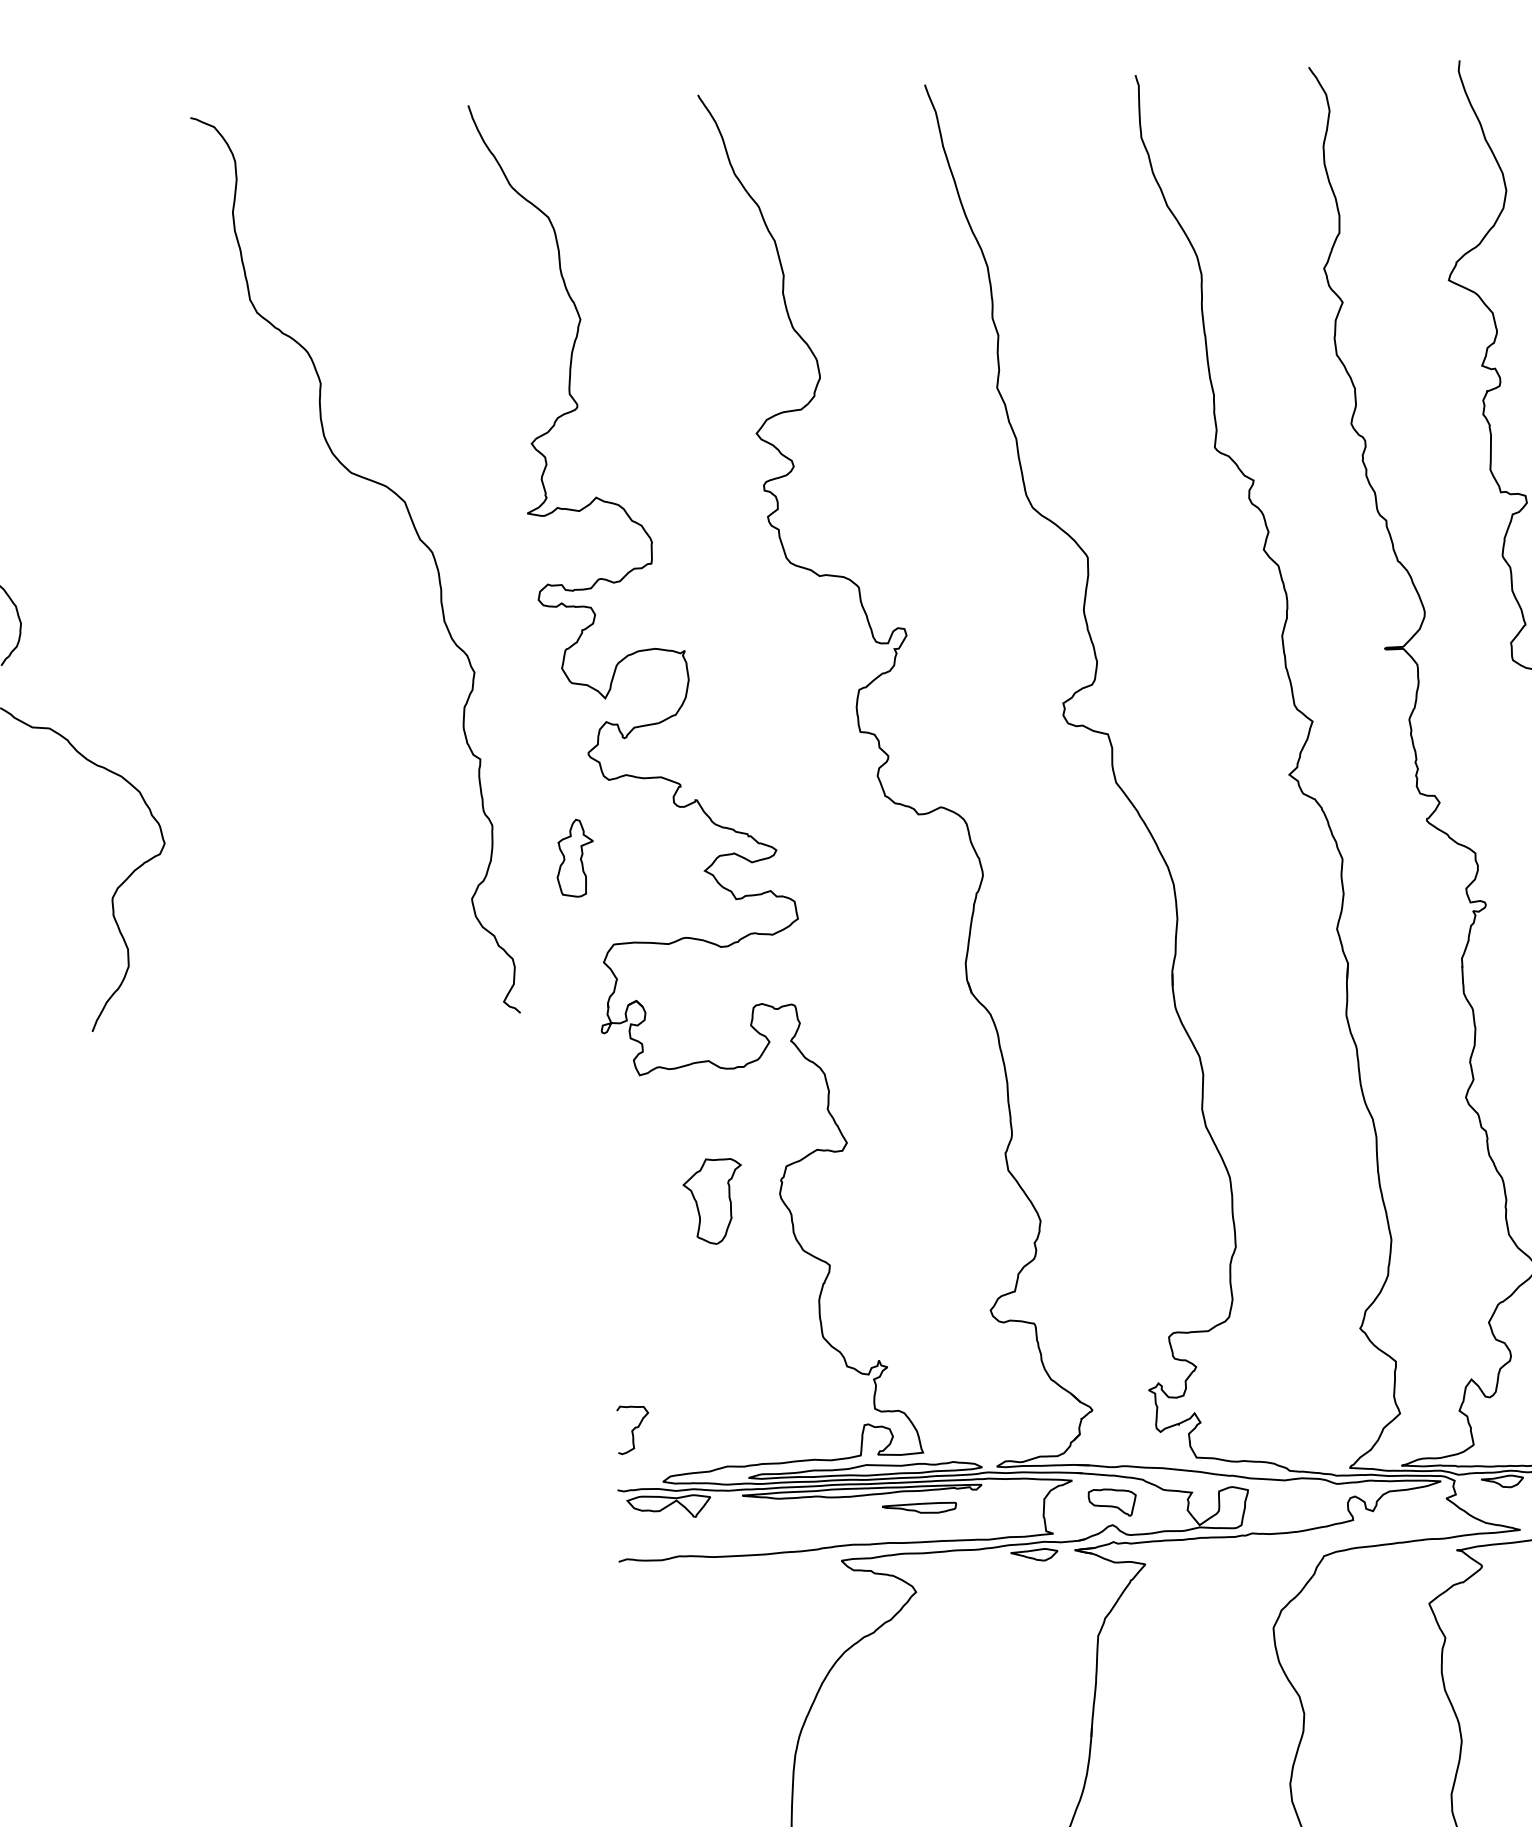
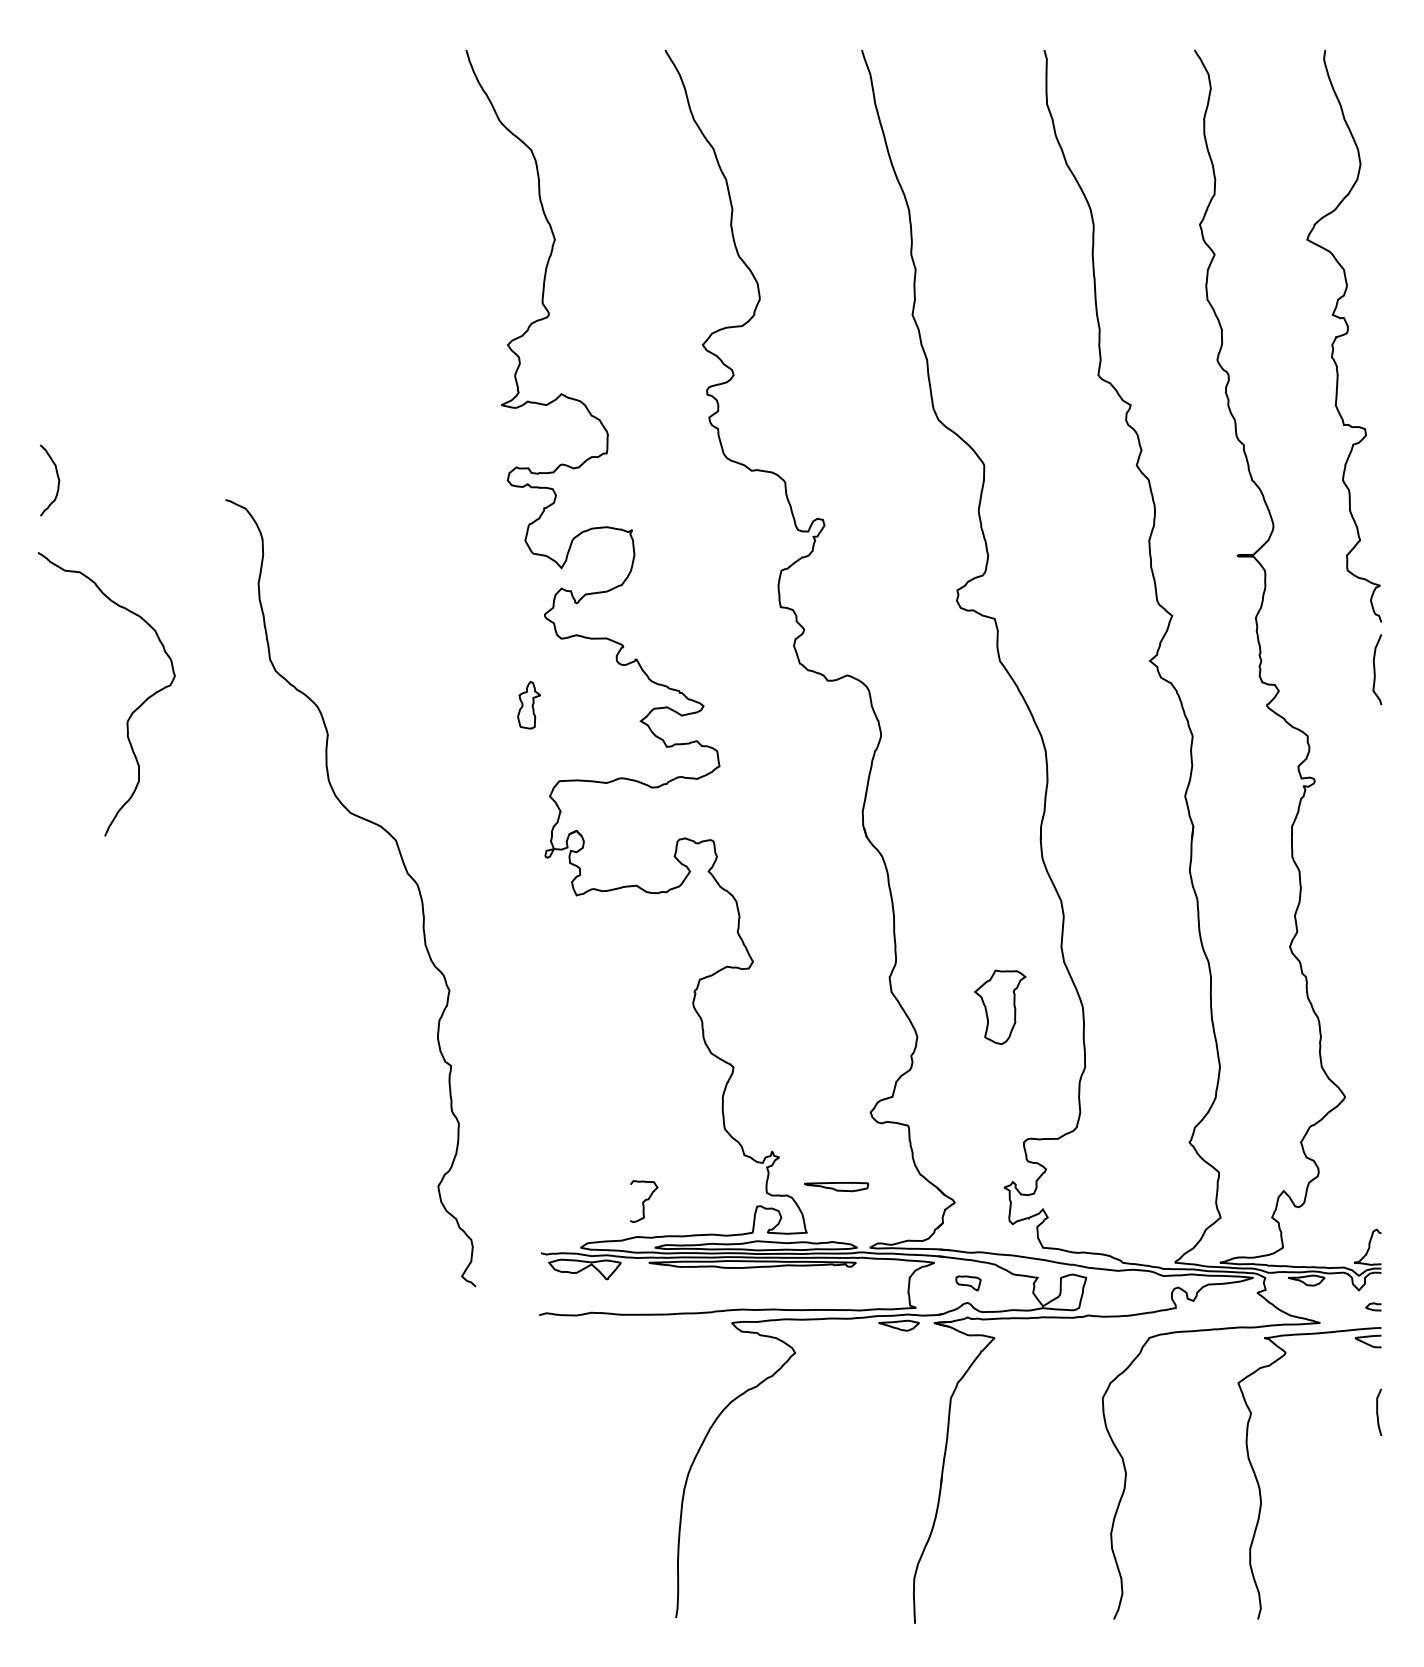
curve: (418, 539) -> (406, 873), moved
part: (574, 858) -> (528, 705), size x0.7
part: (713, 1200) -> (1000, 1006), moved
curve: (633, 1429) -> (644, 1201), moved
part: (1112, 1502) -> (968, 1283), size x0.6
part: (919, 1509) -> (836, 1187), moved

